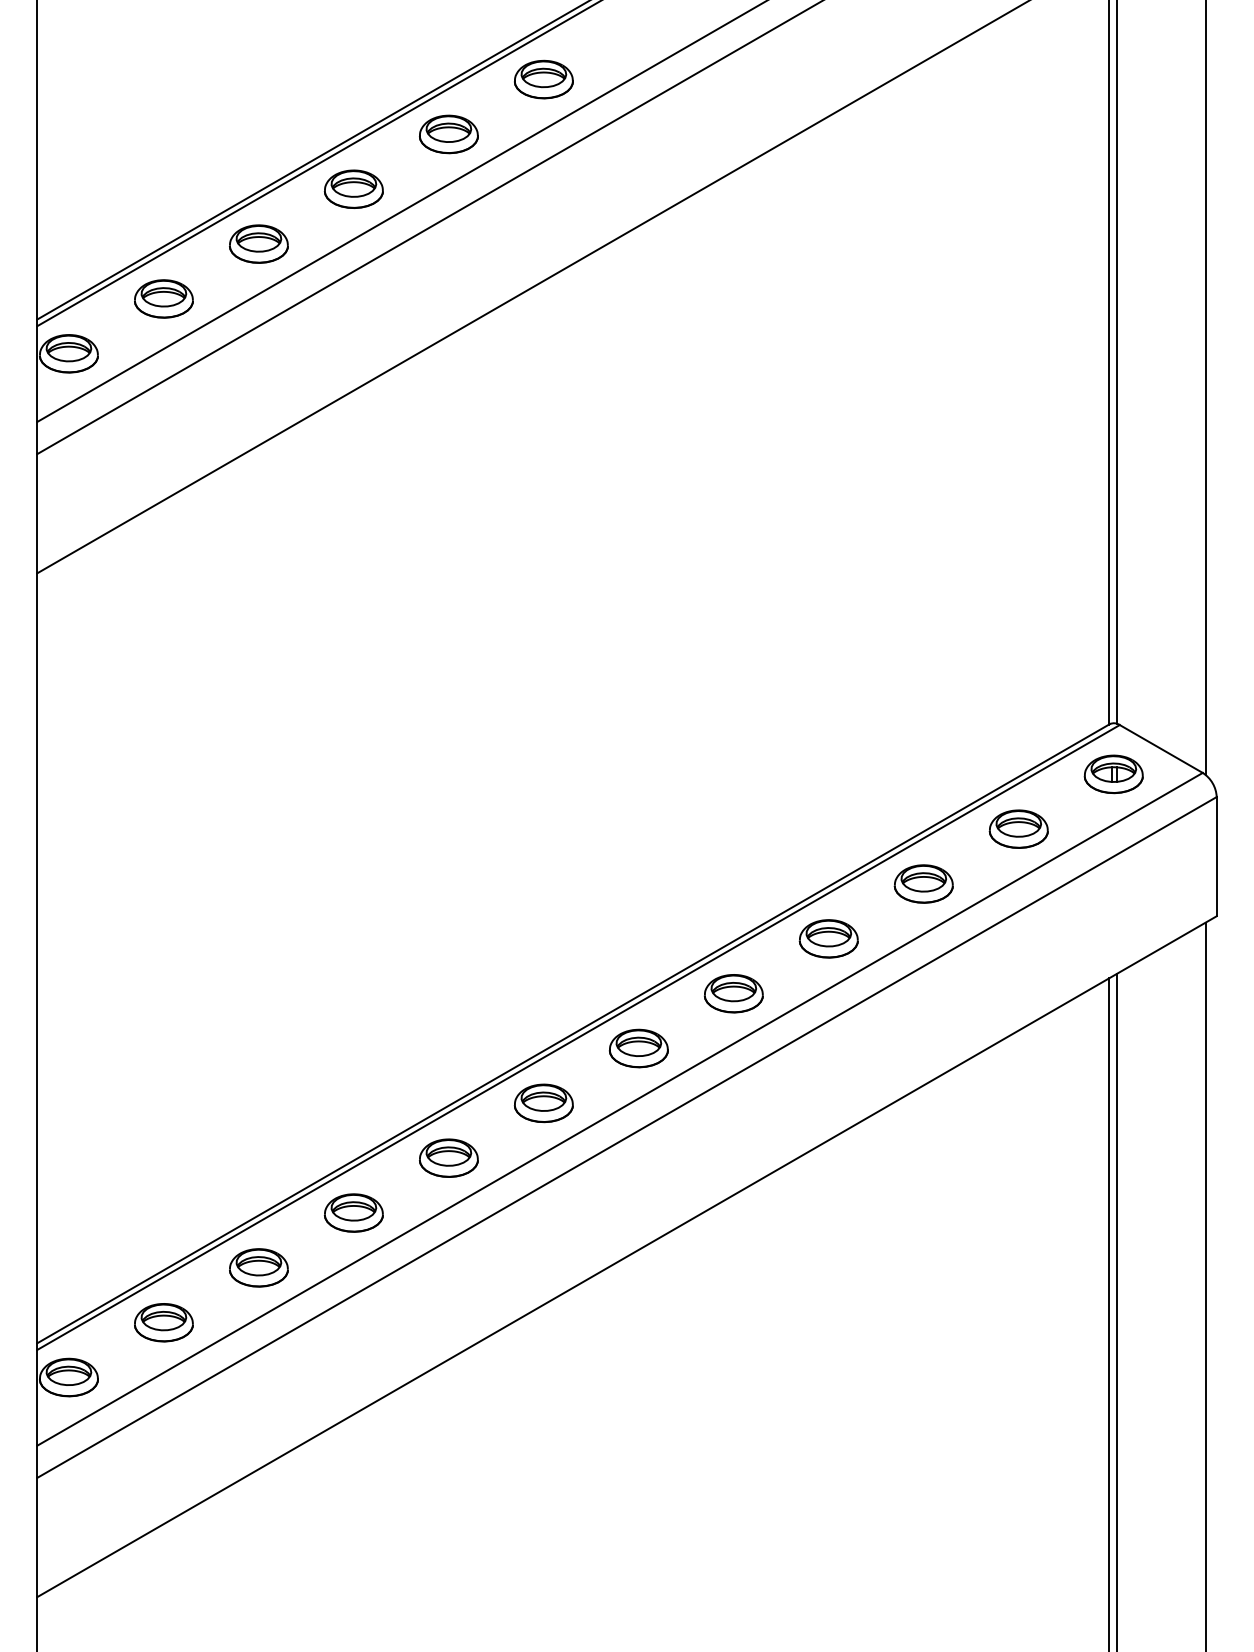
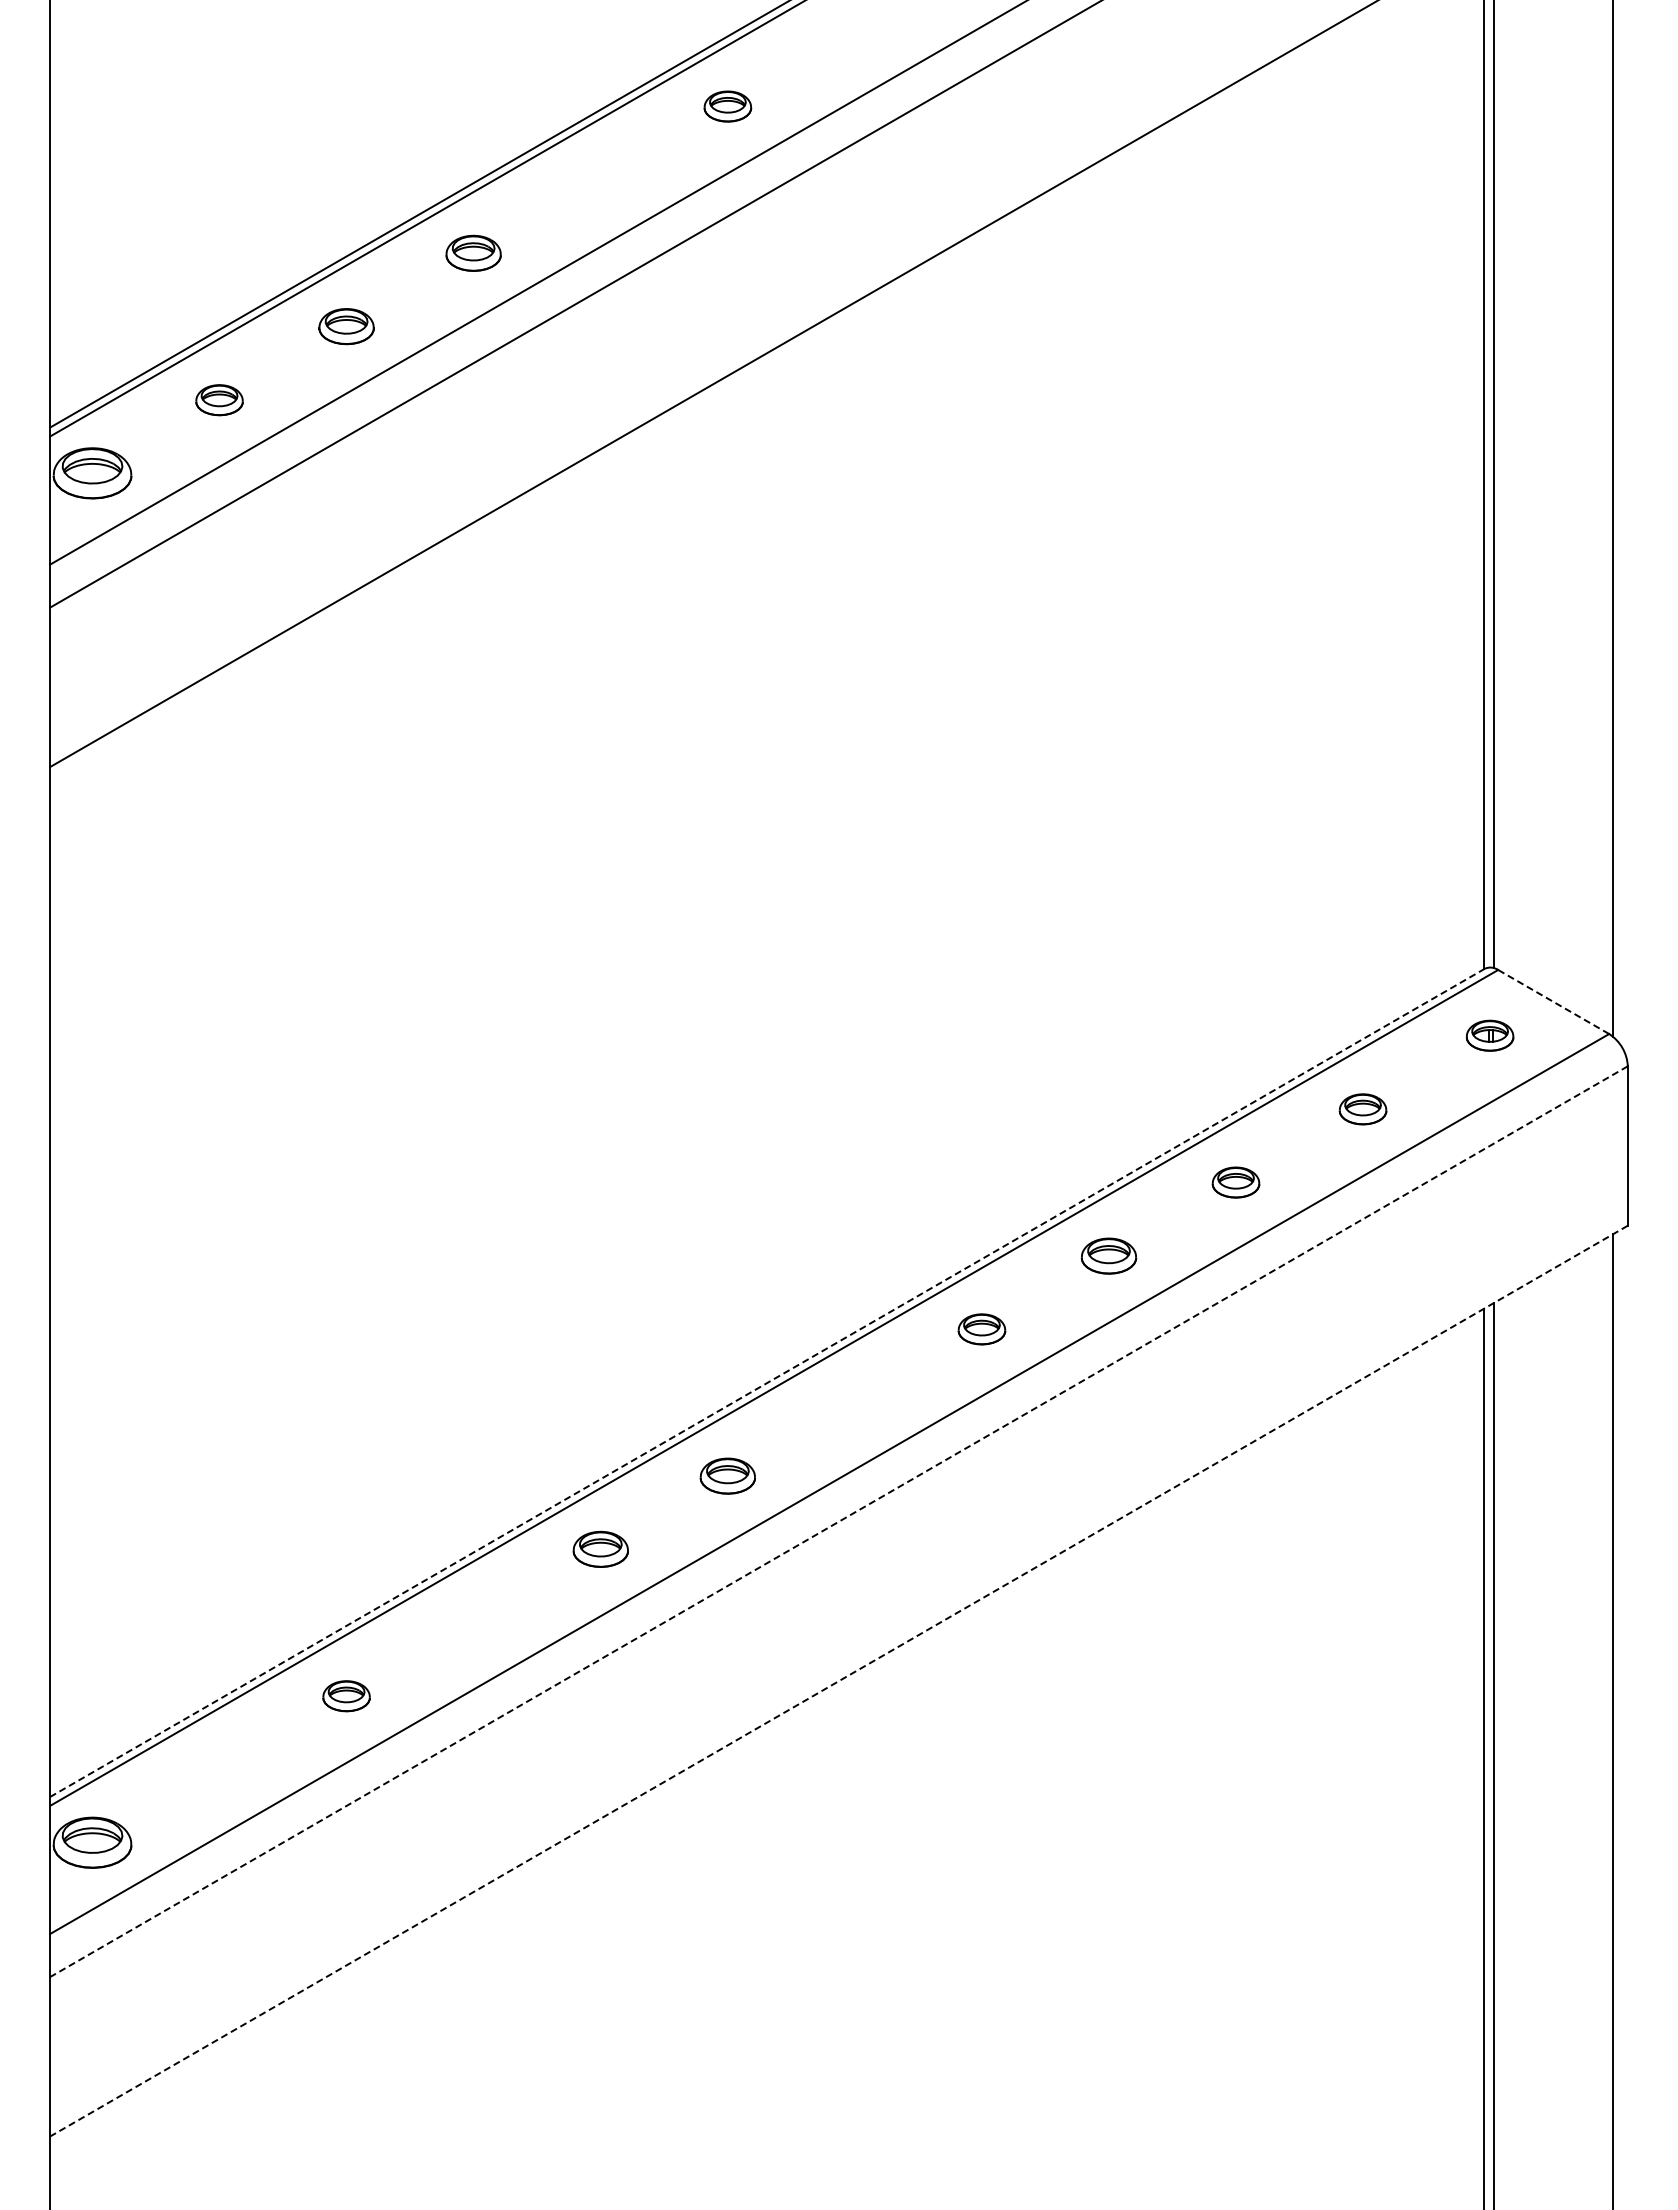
part: (543, 79) -> (727, 106), size x0.6
part: (448, 134) -> (600, 179), removed
part: (353, 189) -> (473, 253), size x0.7
part: (258, 243) -> (346, 326), size x0.7
part: (163, 299) -> (219, 400), size x0.6
line: (1161, 748) -> (1553, 1001), solid -> dashed
part: (1113, 774) -> (1489, 1035), size x0.6
part: (1018, 829) -> (1362, 1109), size x0.6
part: (923, 883) -> (1235, 1182), size x0.6
part: (828, 939) -> (1108, 1256), size x0.7
part: (733, 993) -> (981, 1329), size x0.6
line: (573, 1034) -> (767, 1383), solid -> dashed
part: (638, 1048) -> (854, 1402), removed
part: (543, 1103) -> (727, 1476), size x0.7
line: (626, 1137) -> (838, 1521), solid -> dashed
part: (448, 1158) -> (600, 1549), size x0.7
part: (353, 1212) -> (473, 1622), removed
line: (626, 1256) -> (838, 1681), solid -> dashed
part: (258, 1268) -> (346, 1696), size x0.6
part: (163, 1322) -> (219, 1769), removed

